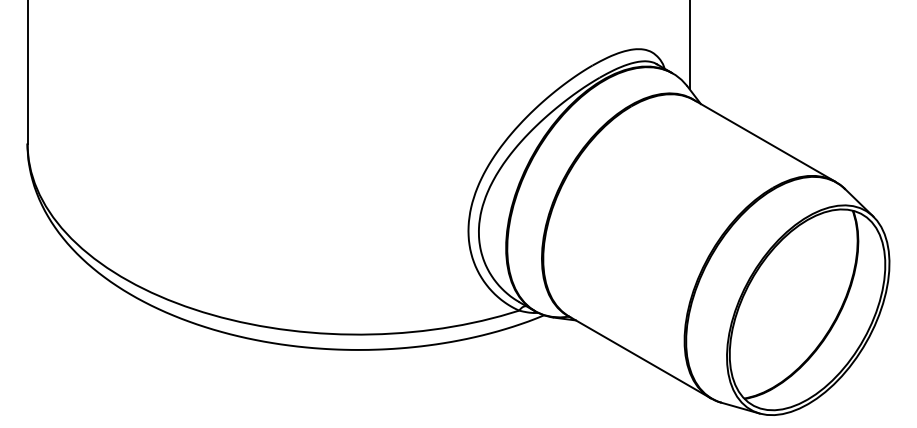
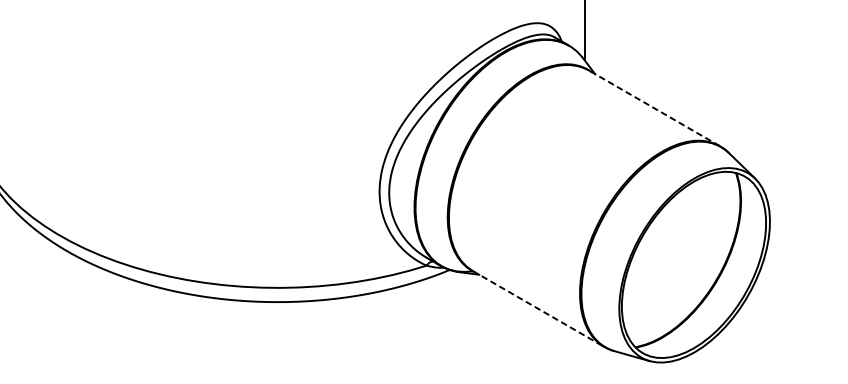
line: (764, 140) -> (654, 107), solid -> dashed
line: (639, 357) -> (538, 309), solid -> dashed

